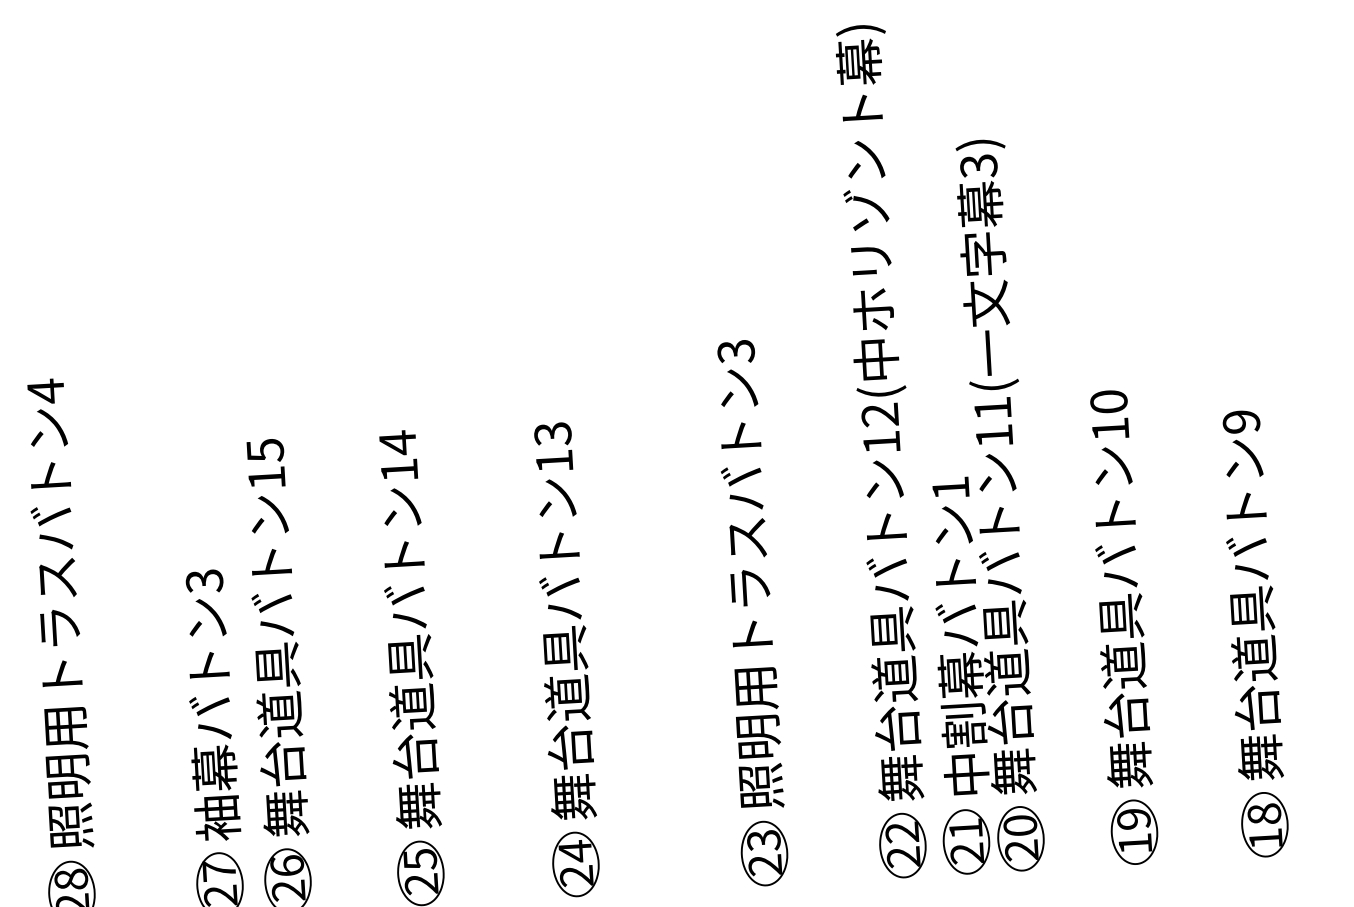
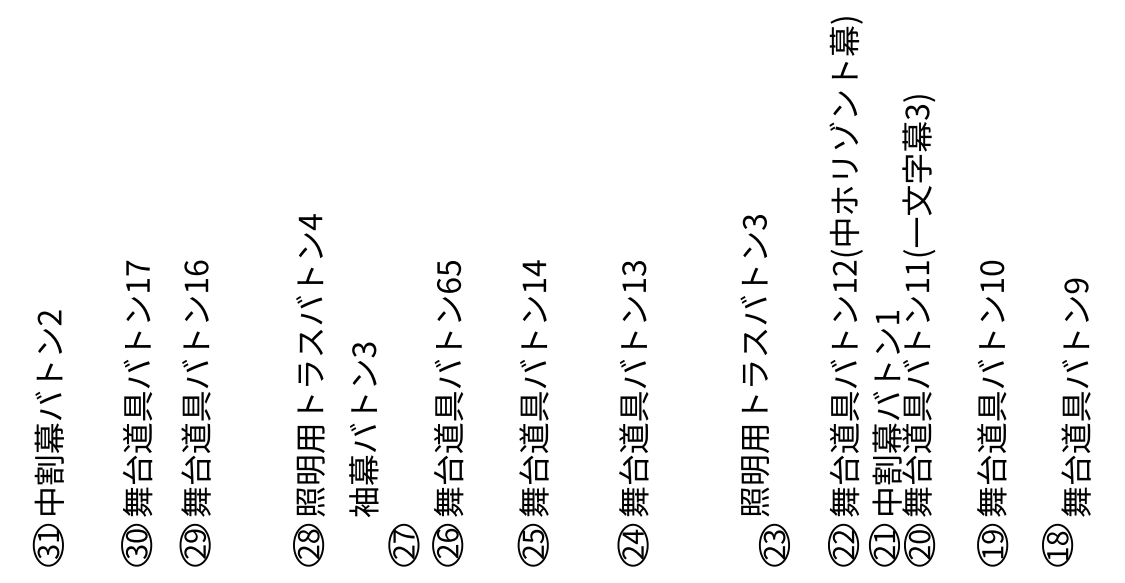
text: (267, 477) -> (449, 285), 15 -> 65
text: (210, 705) -> (363, 429), moved
part: (1264, 823) -> (1057, 544), moved
part: (764, 852) -> (774, 544), moved

